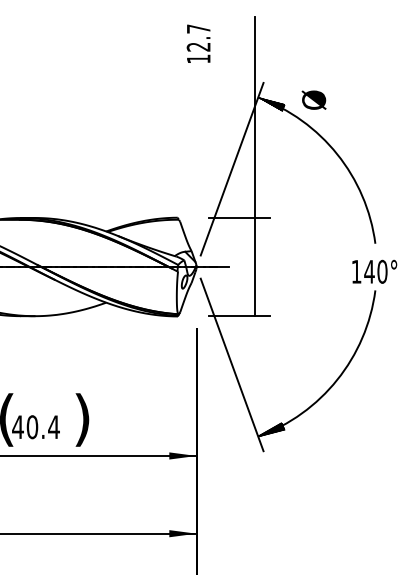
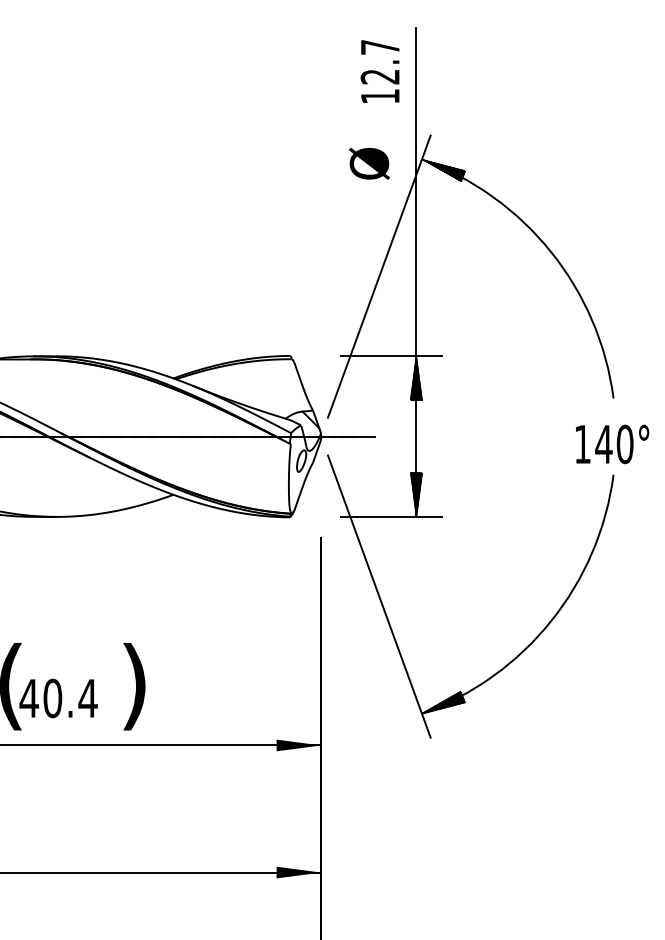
text: (198, 43) -> (379, 71), moved
text: (313, 99) -> (368, 162), moved
hatch: (254, 230) -> (415, 376), added
hatch: (254, 302) -> (415, 494), added

